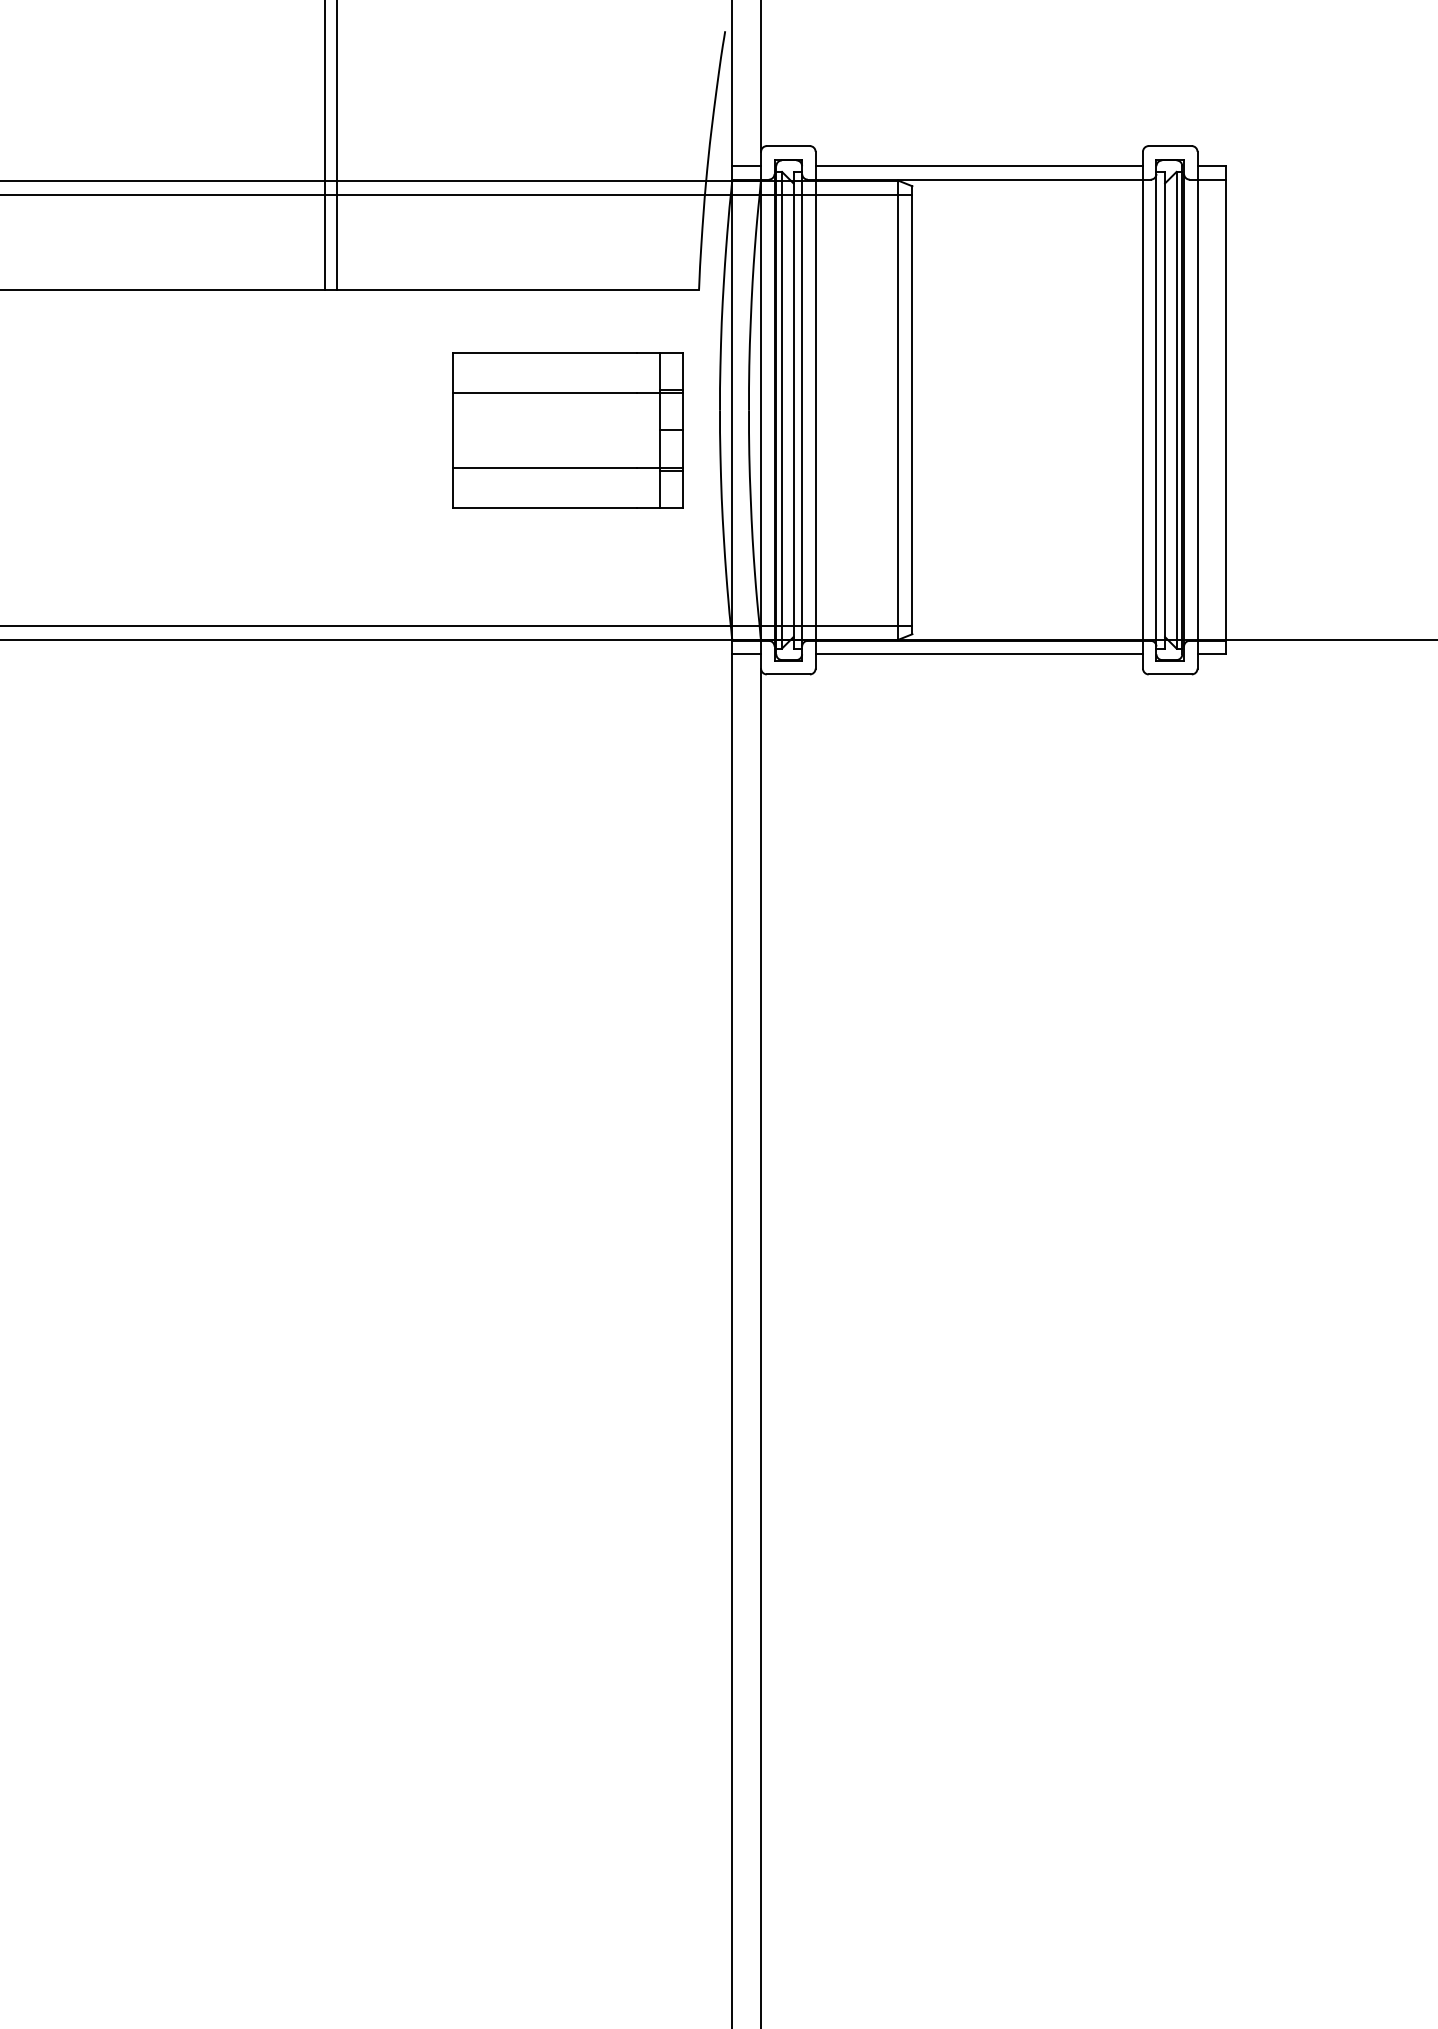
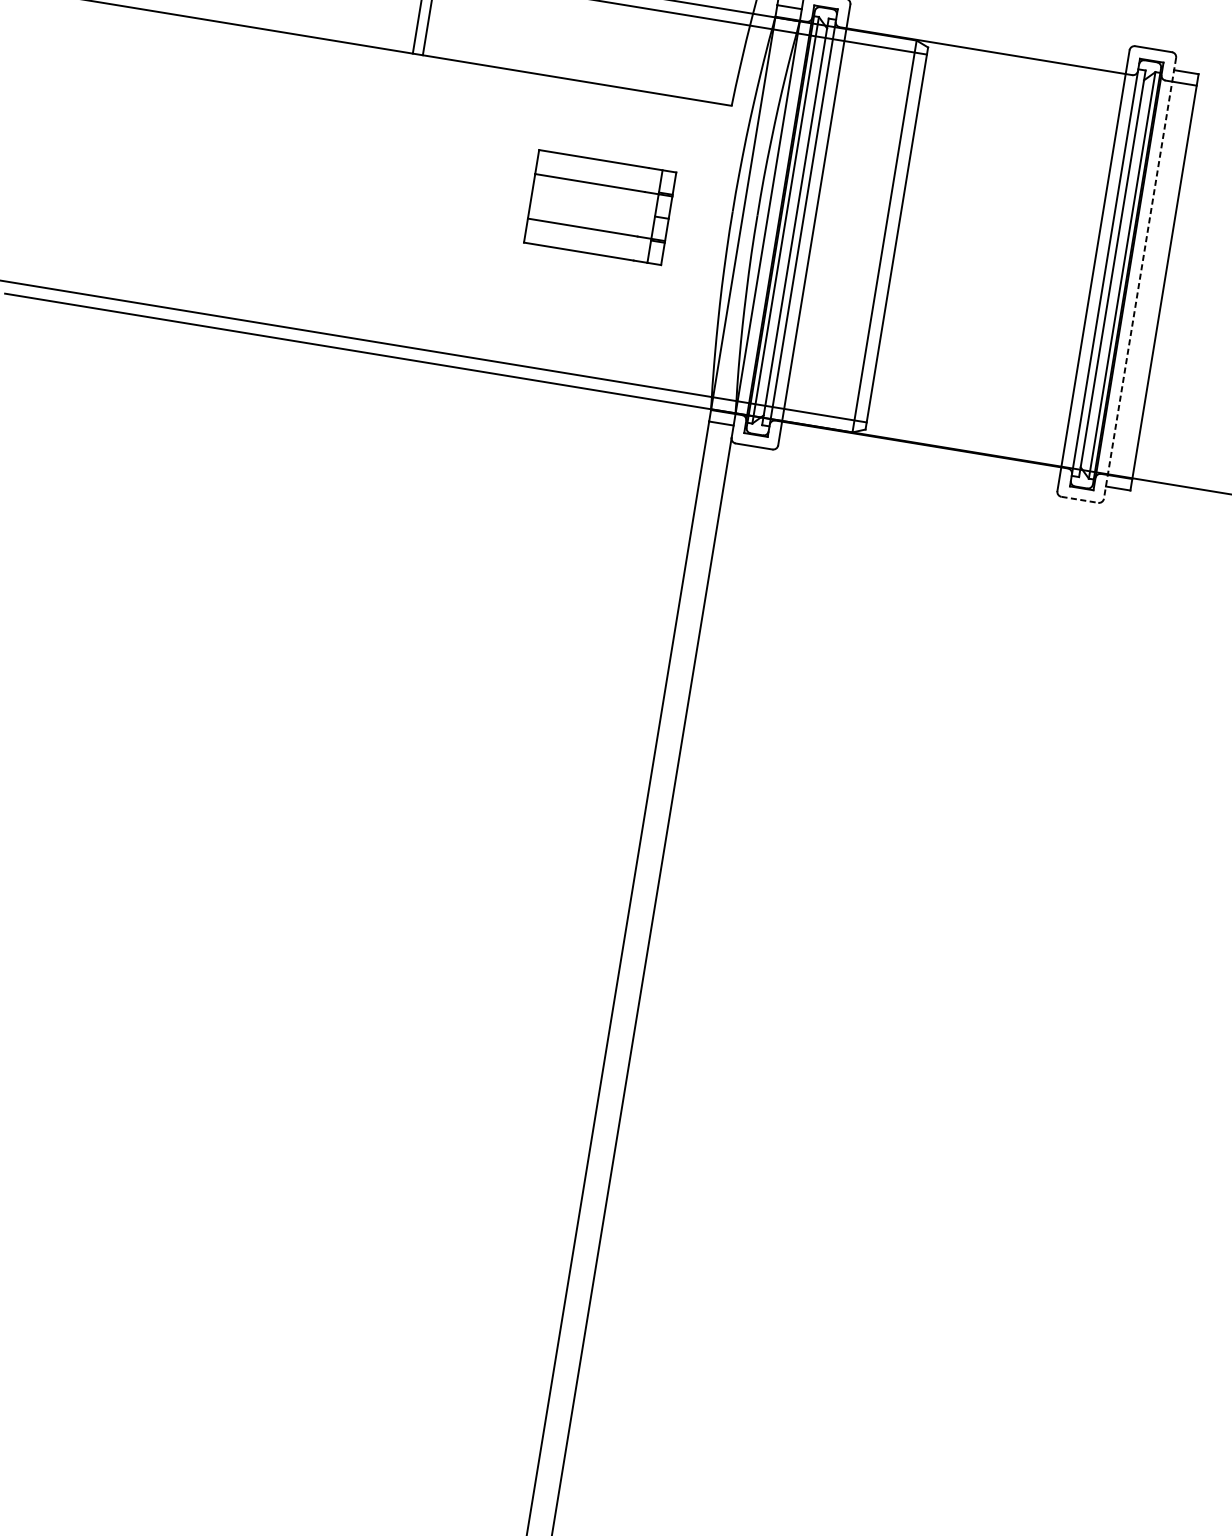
line: (978, 166) -> (987, 39), removed
line: (1197, 410) -> (1139, 278), solid -> dashed
part: (567, 430) -> (599, 207), size x0.7
line: (978, 654) -> (919, 456), removed
line: (1170, 674) -> (1080, 499), solid -> dashed

